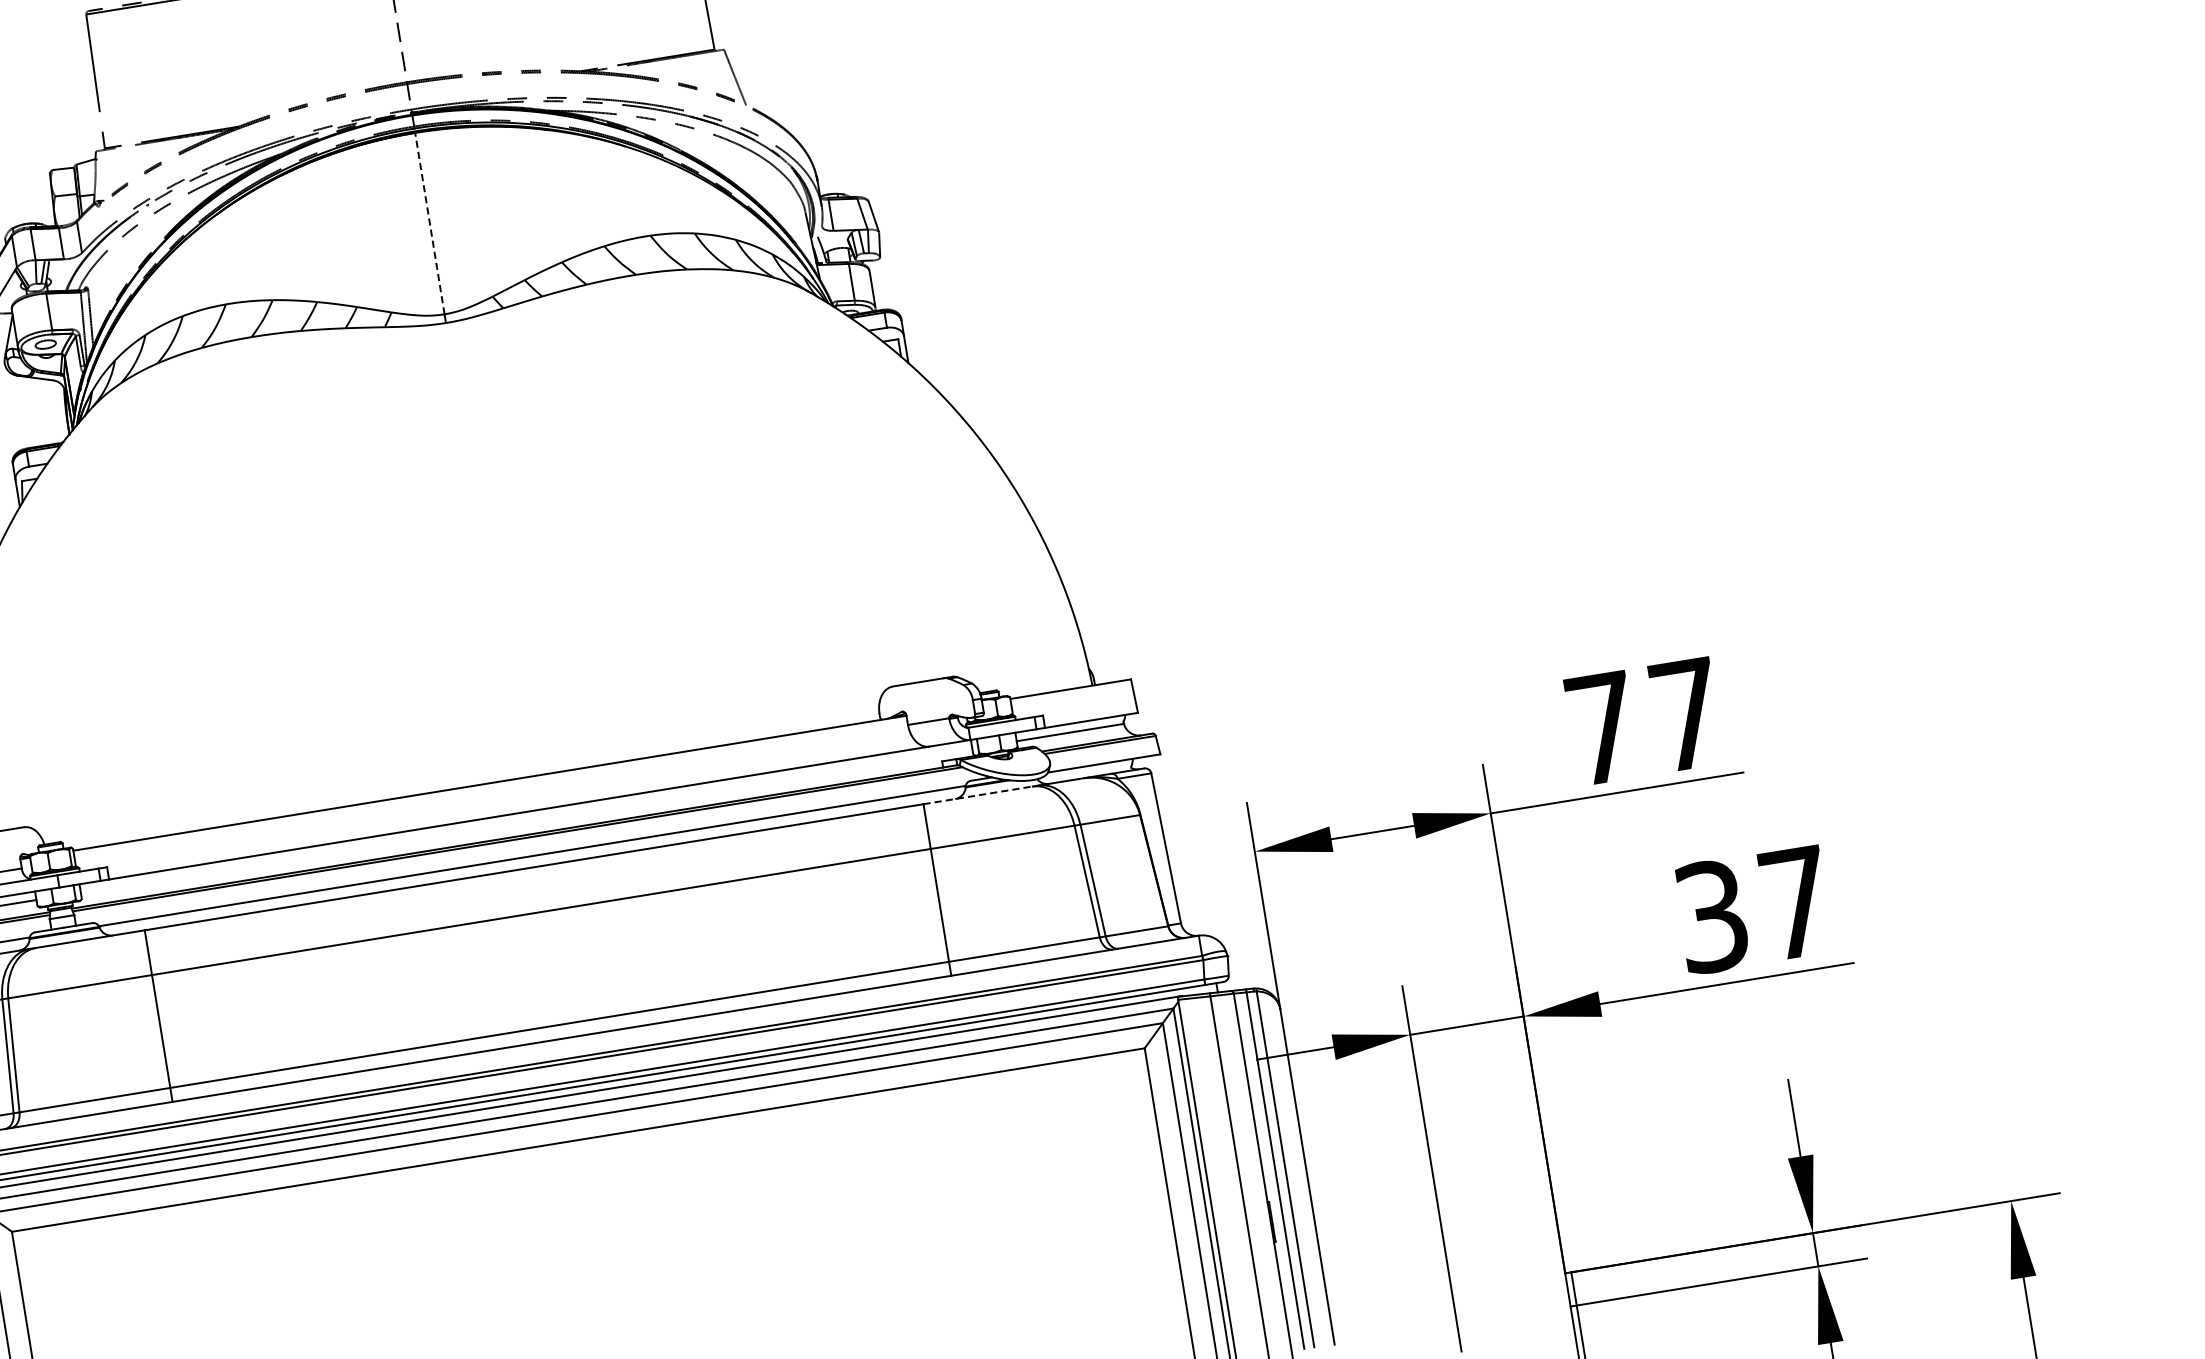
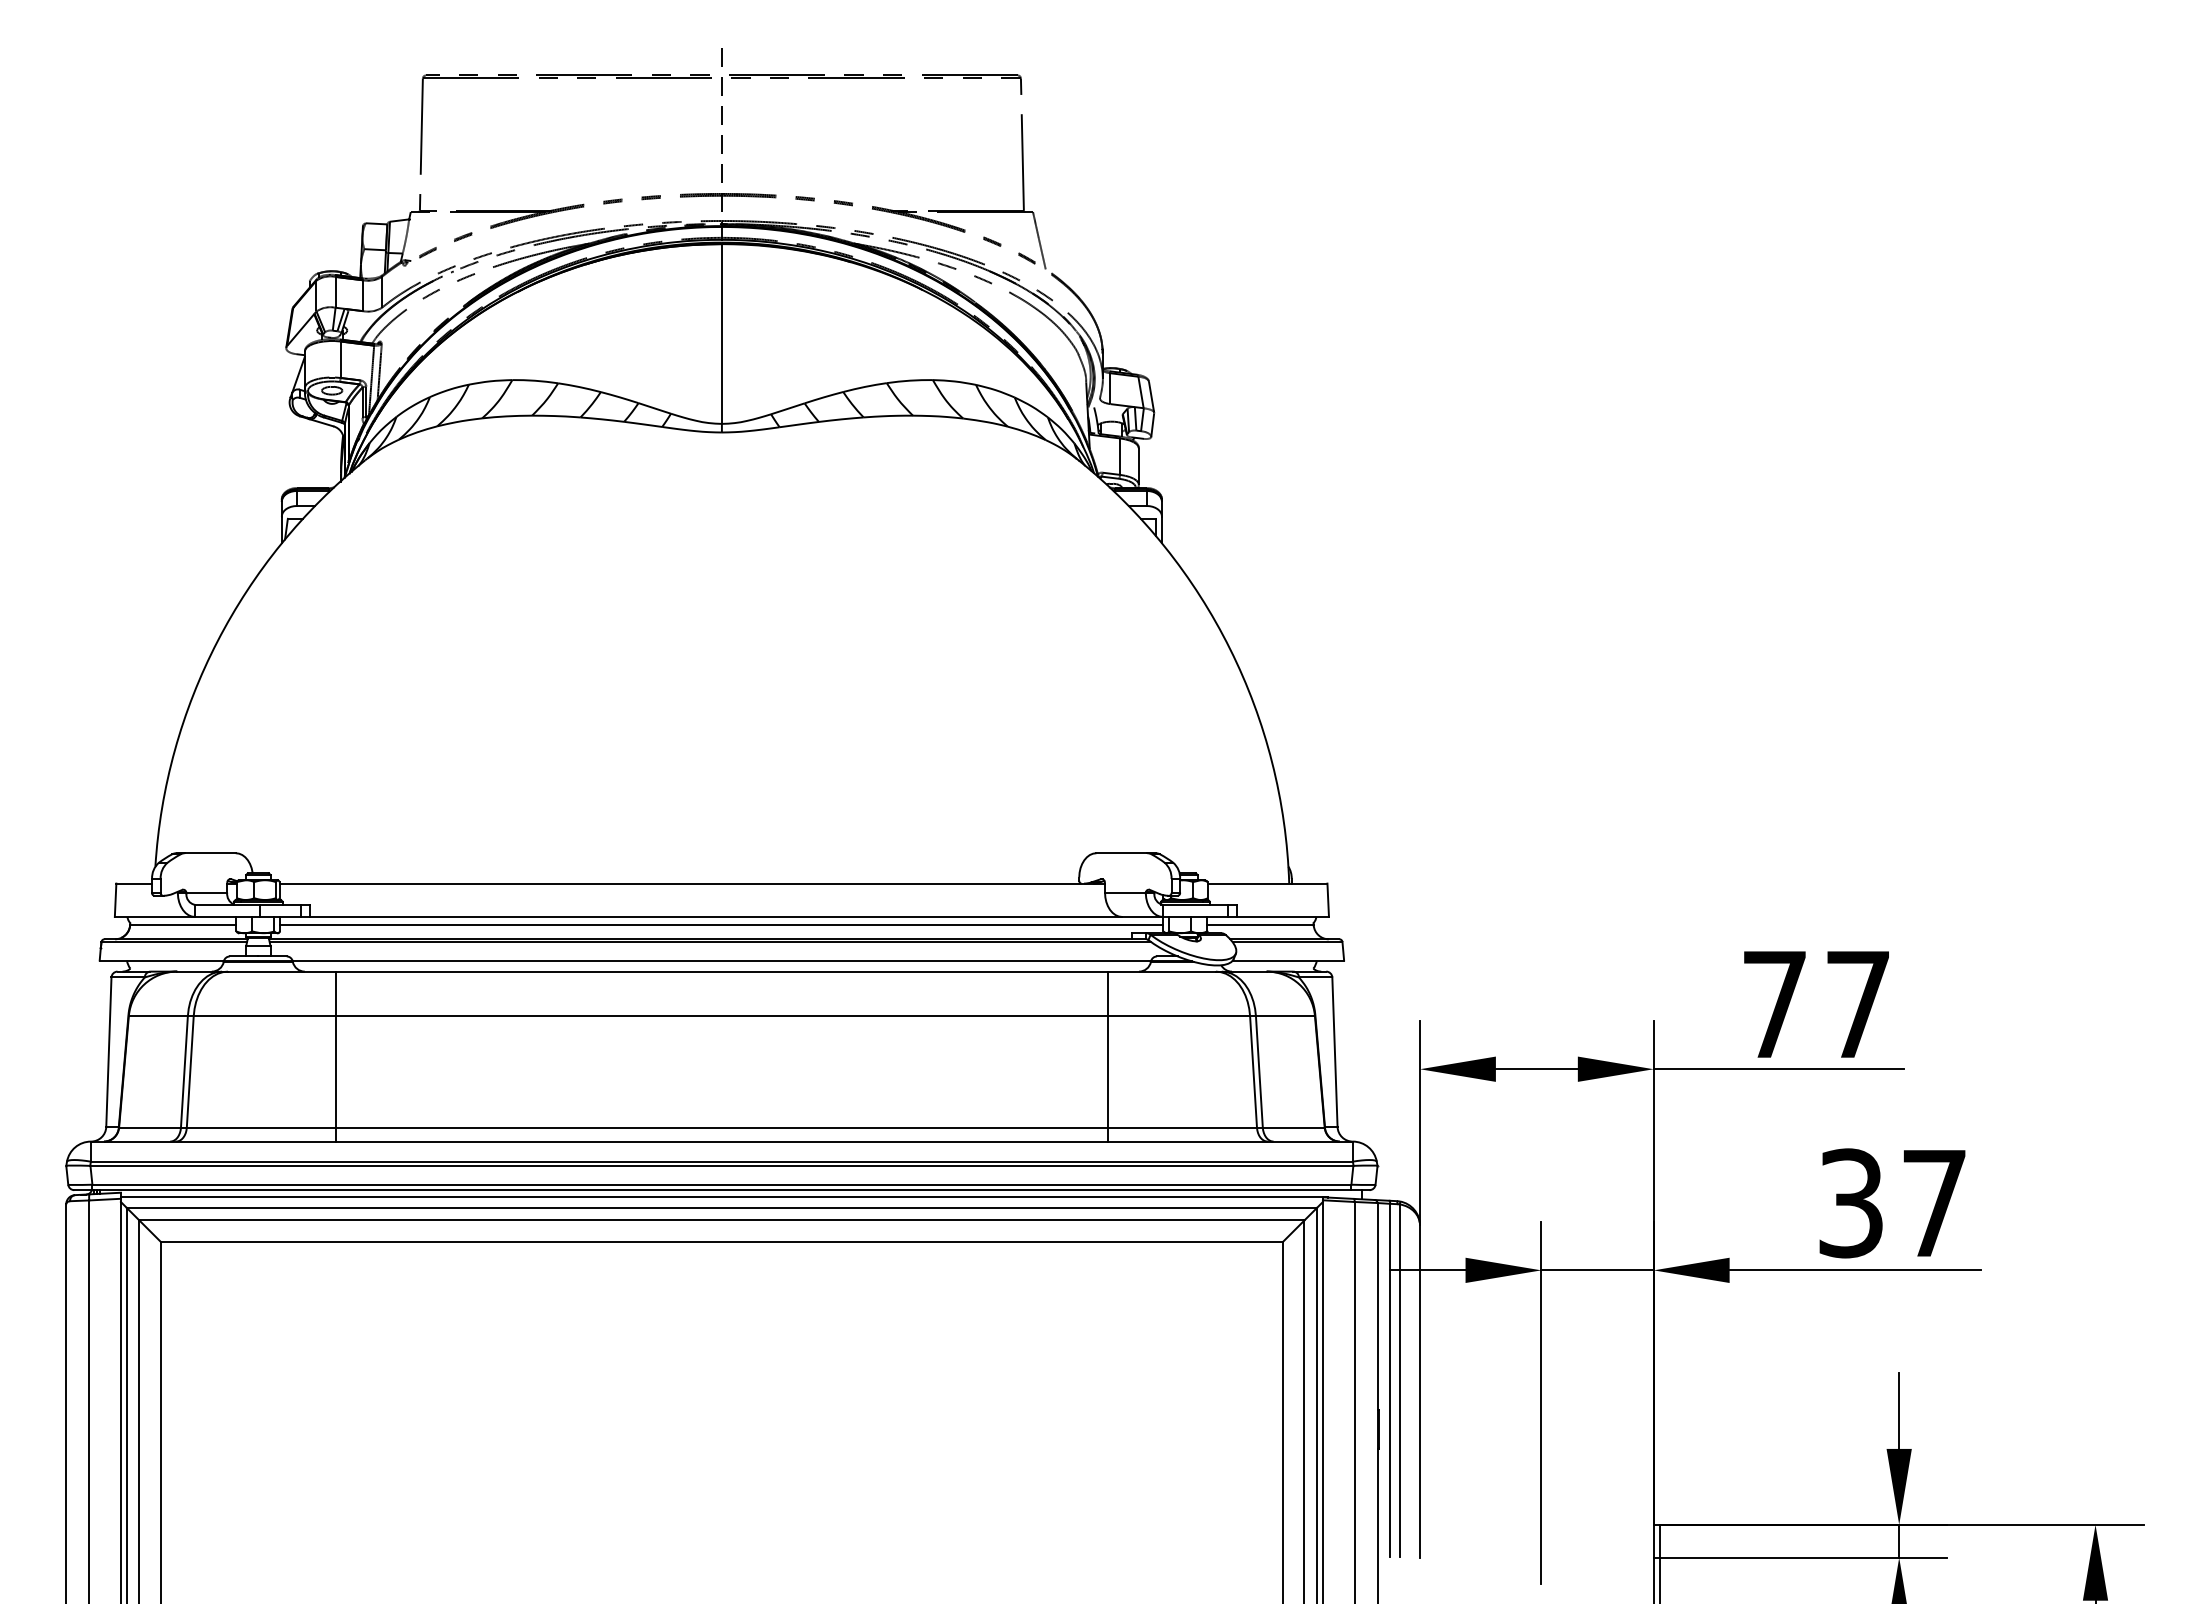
line: (429, 224) -> (721, 334), dashed -> solid
line: (978, 795) -> (1162, 971), dashed -> solid
line: (526, 820) -> (721, 925), added

